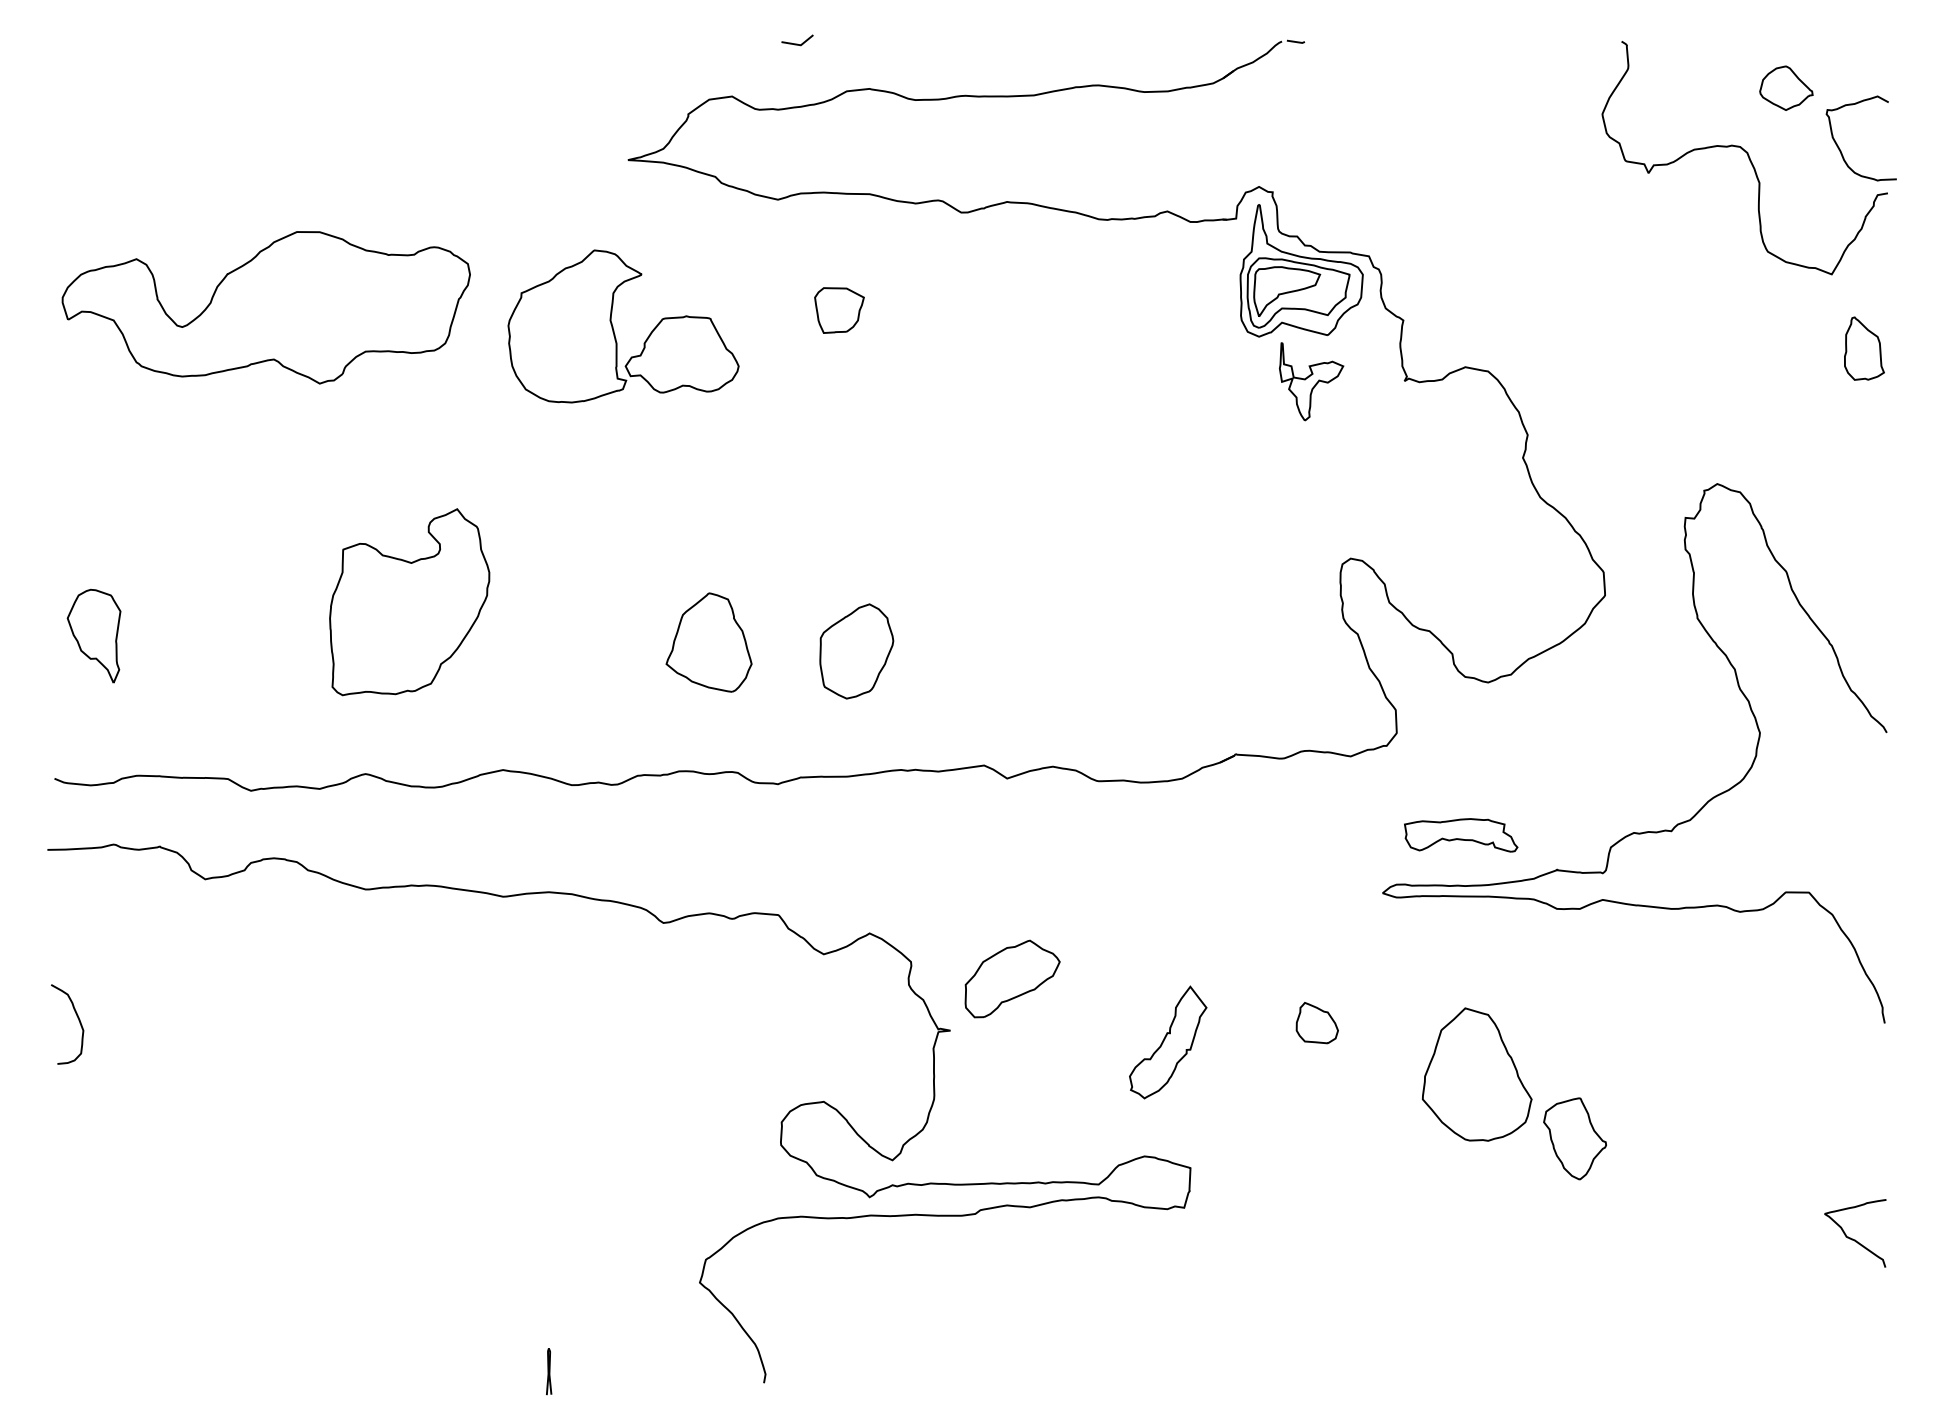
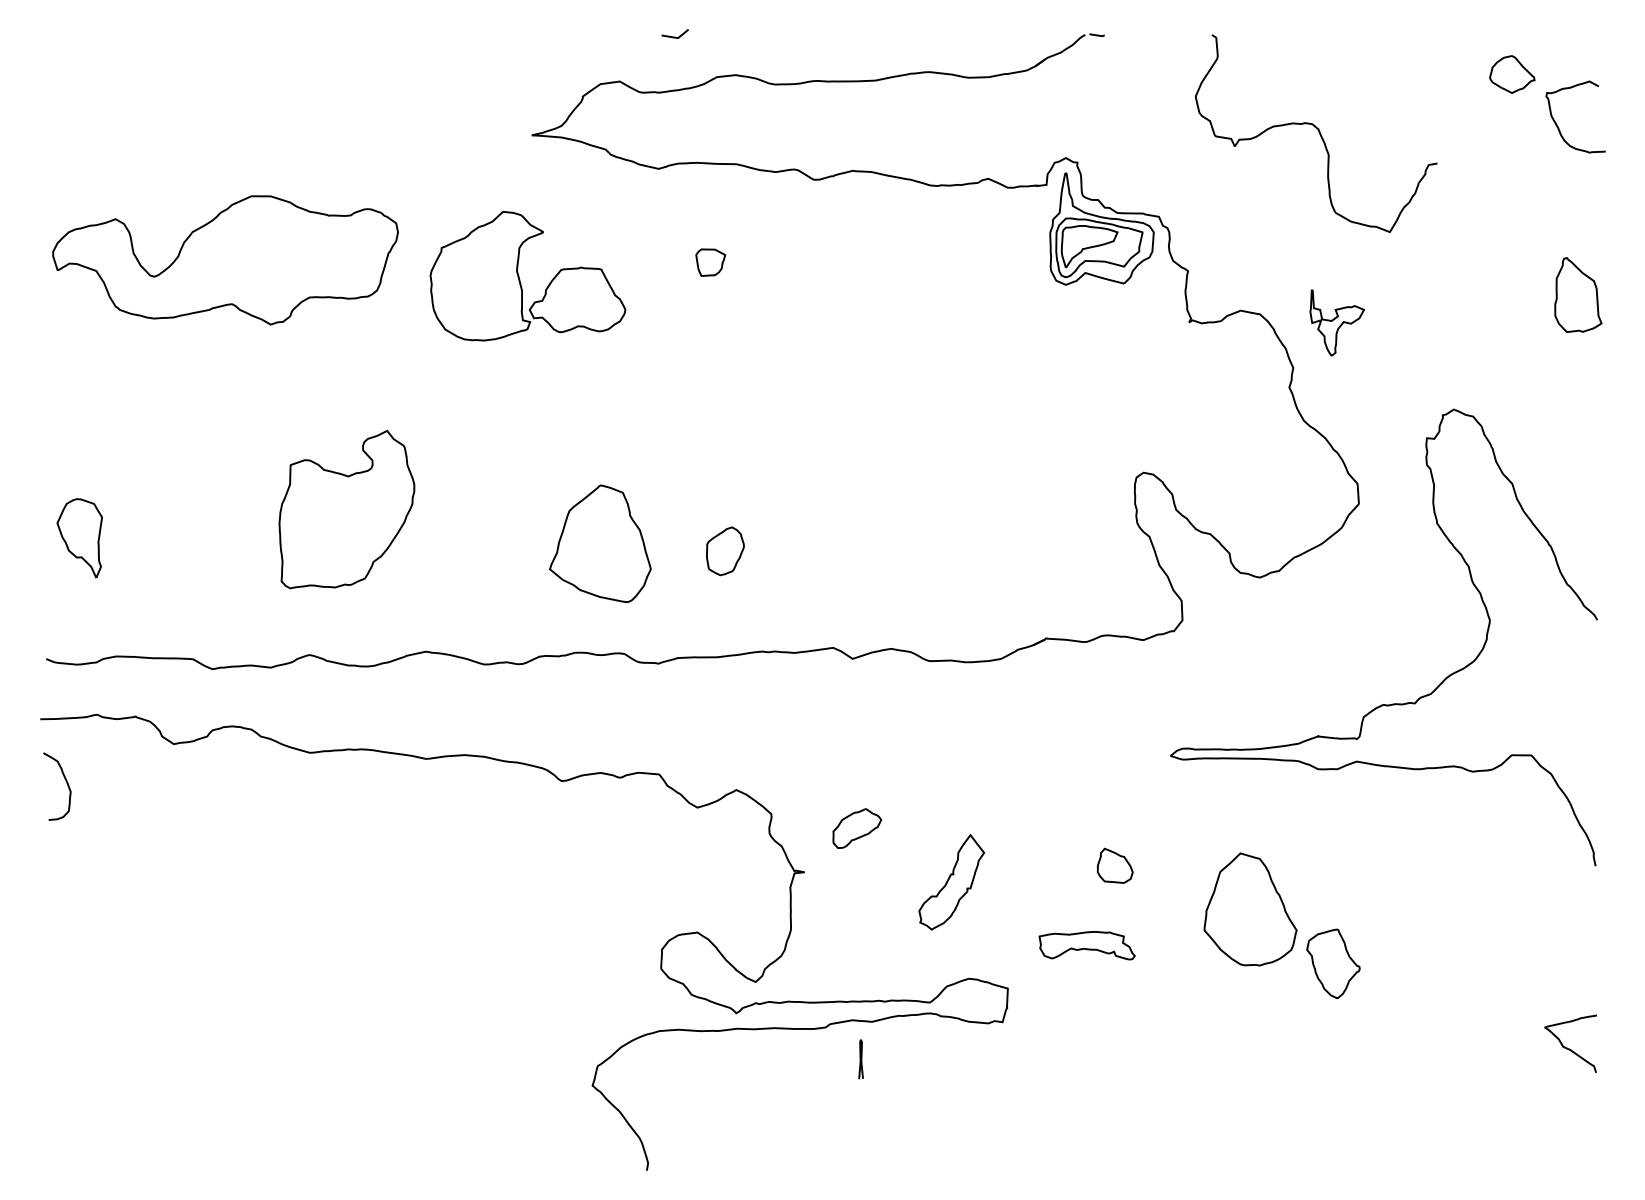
curve: (1747, 156) -> (1318, 132), moved
part: (839, 310) -> (710, 262), size x0.7
part: (1864, 348) -> (1578, 294), size x1.4
part: (1311, 381) -> (1337, 322), moved
part: (708, 642) -> (599, 543), size x1.4
part: (856, 651) -> (725, 551), size x0.6
part: (1461, 835) -> (1087, 945), moved
part: (1012, 978) -> (857, 828), size x0.6
curve: (77, 1018) -> (65, 781), moved
part: (1168, 1042) -> (952, 882), moved
curve: (549, 1371) -> (861, 1059), moved

